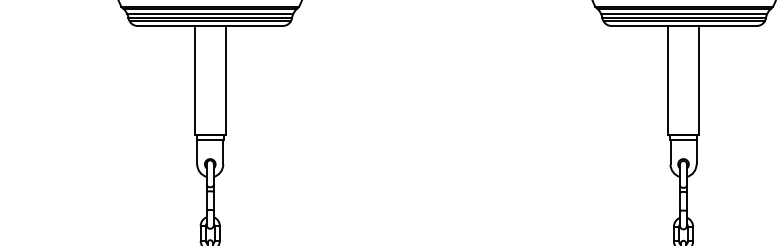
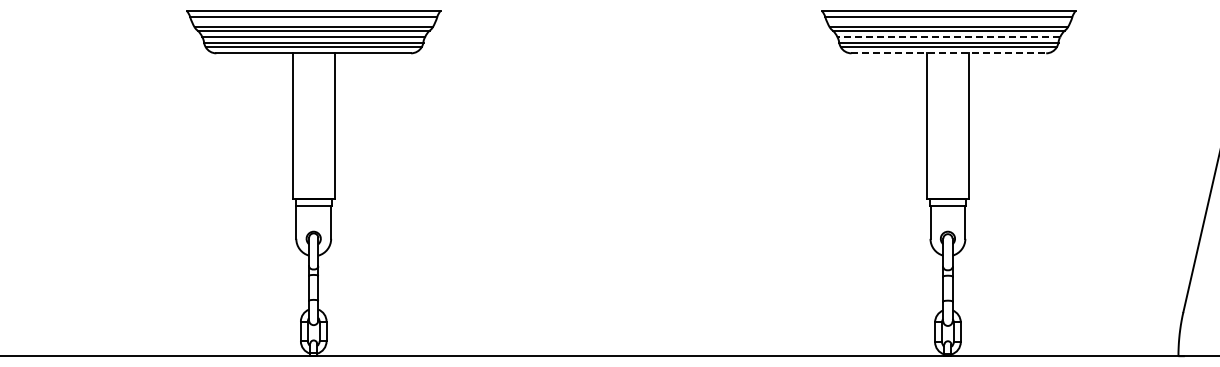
line: (683, 14) -> (948, 37), solid -> dashed
line: (684, 26) -> (949, 53), solid -> dashed

